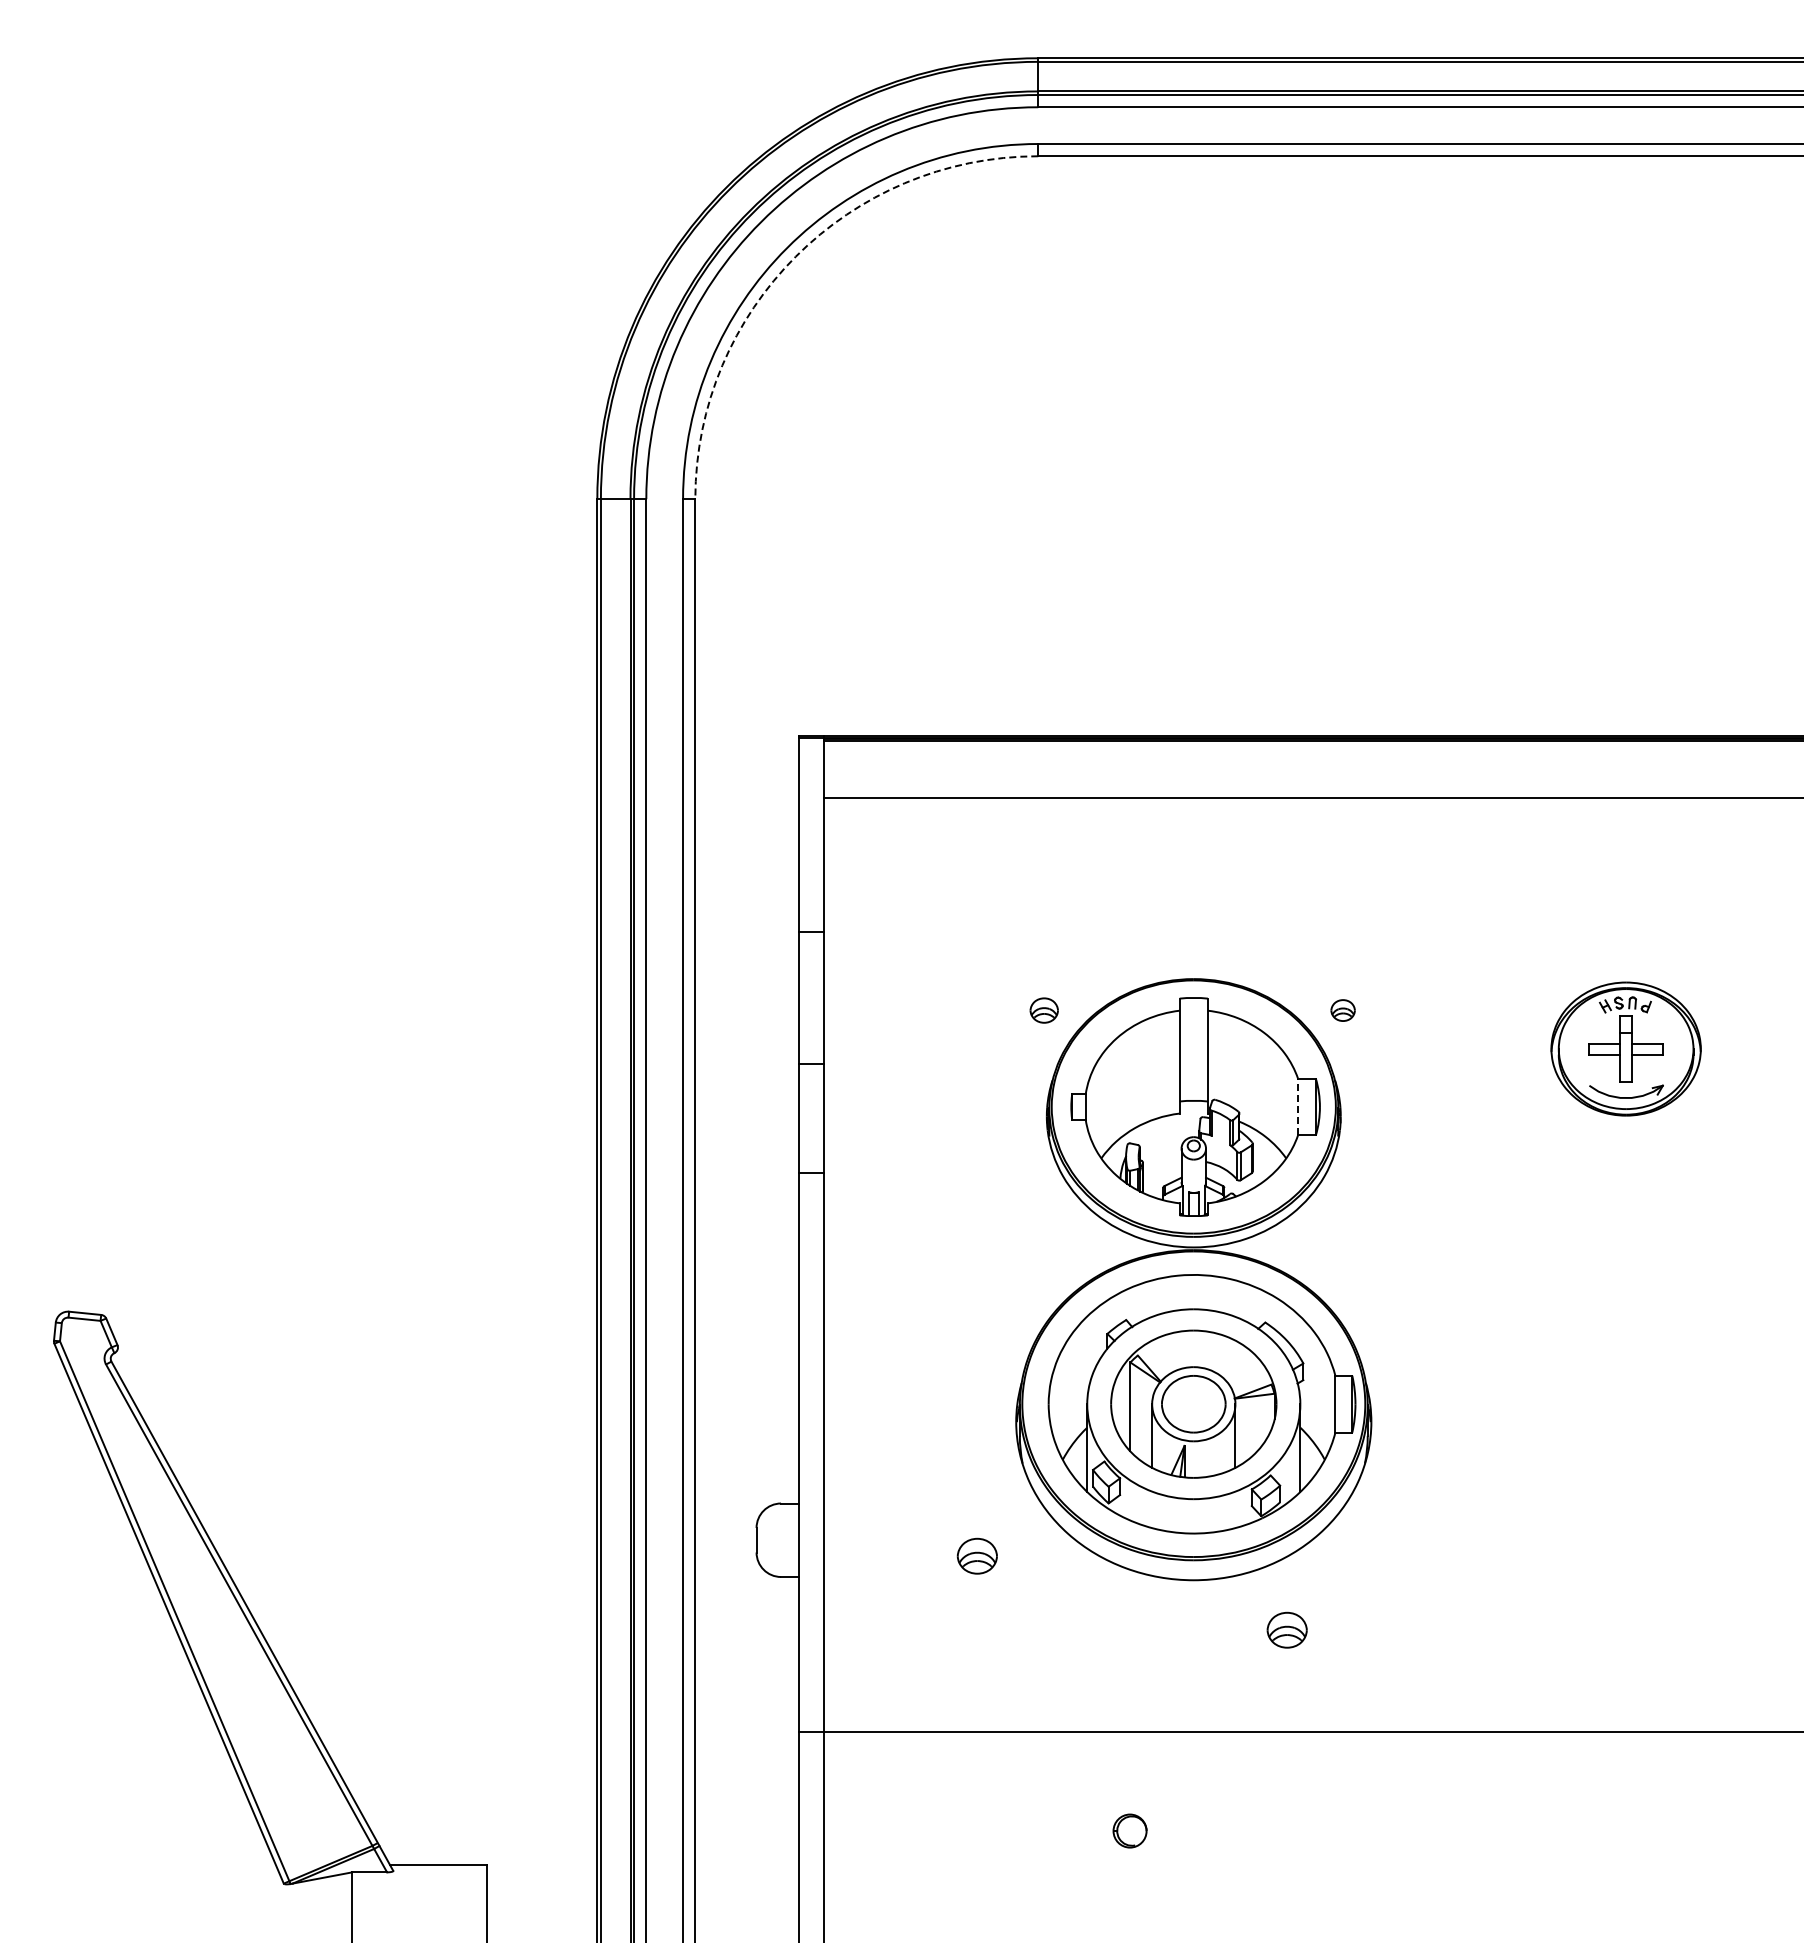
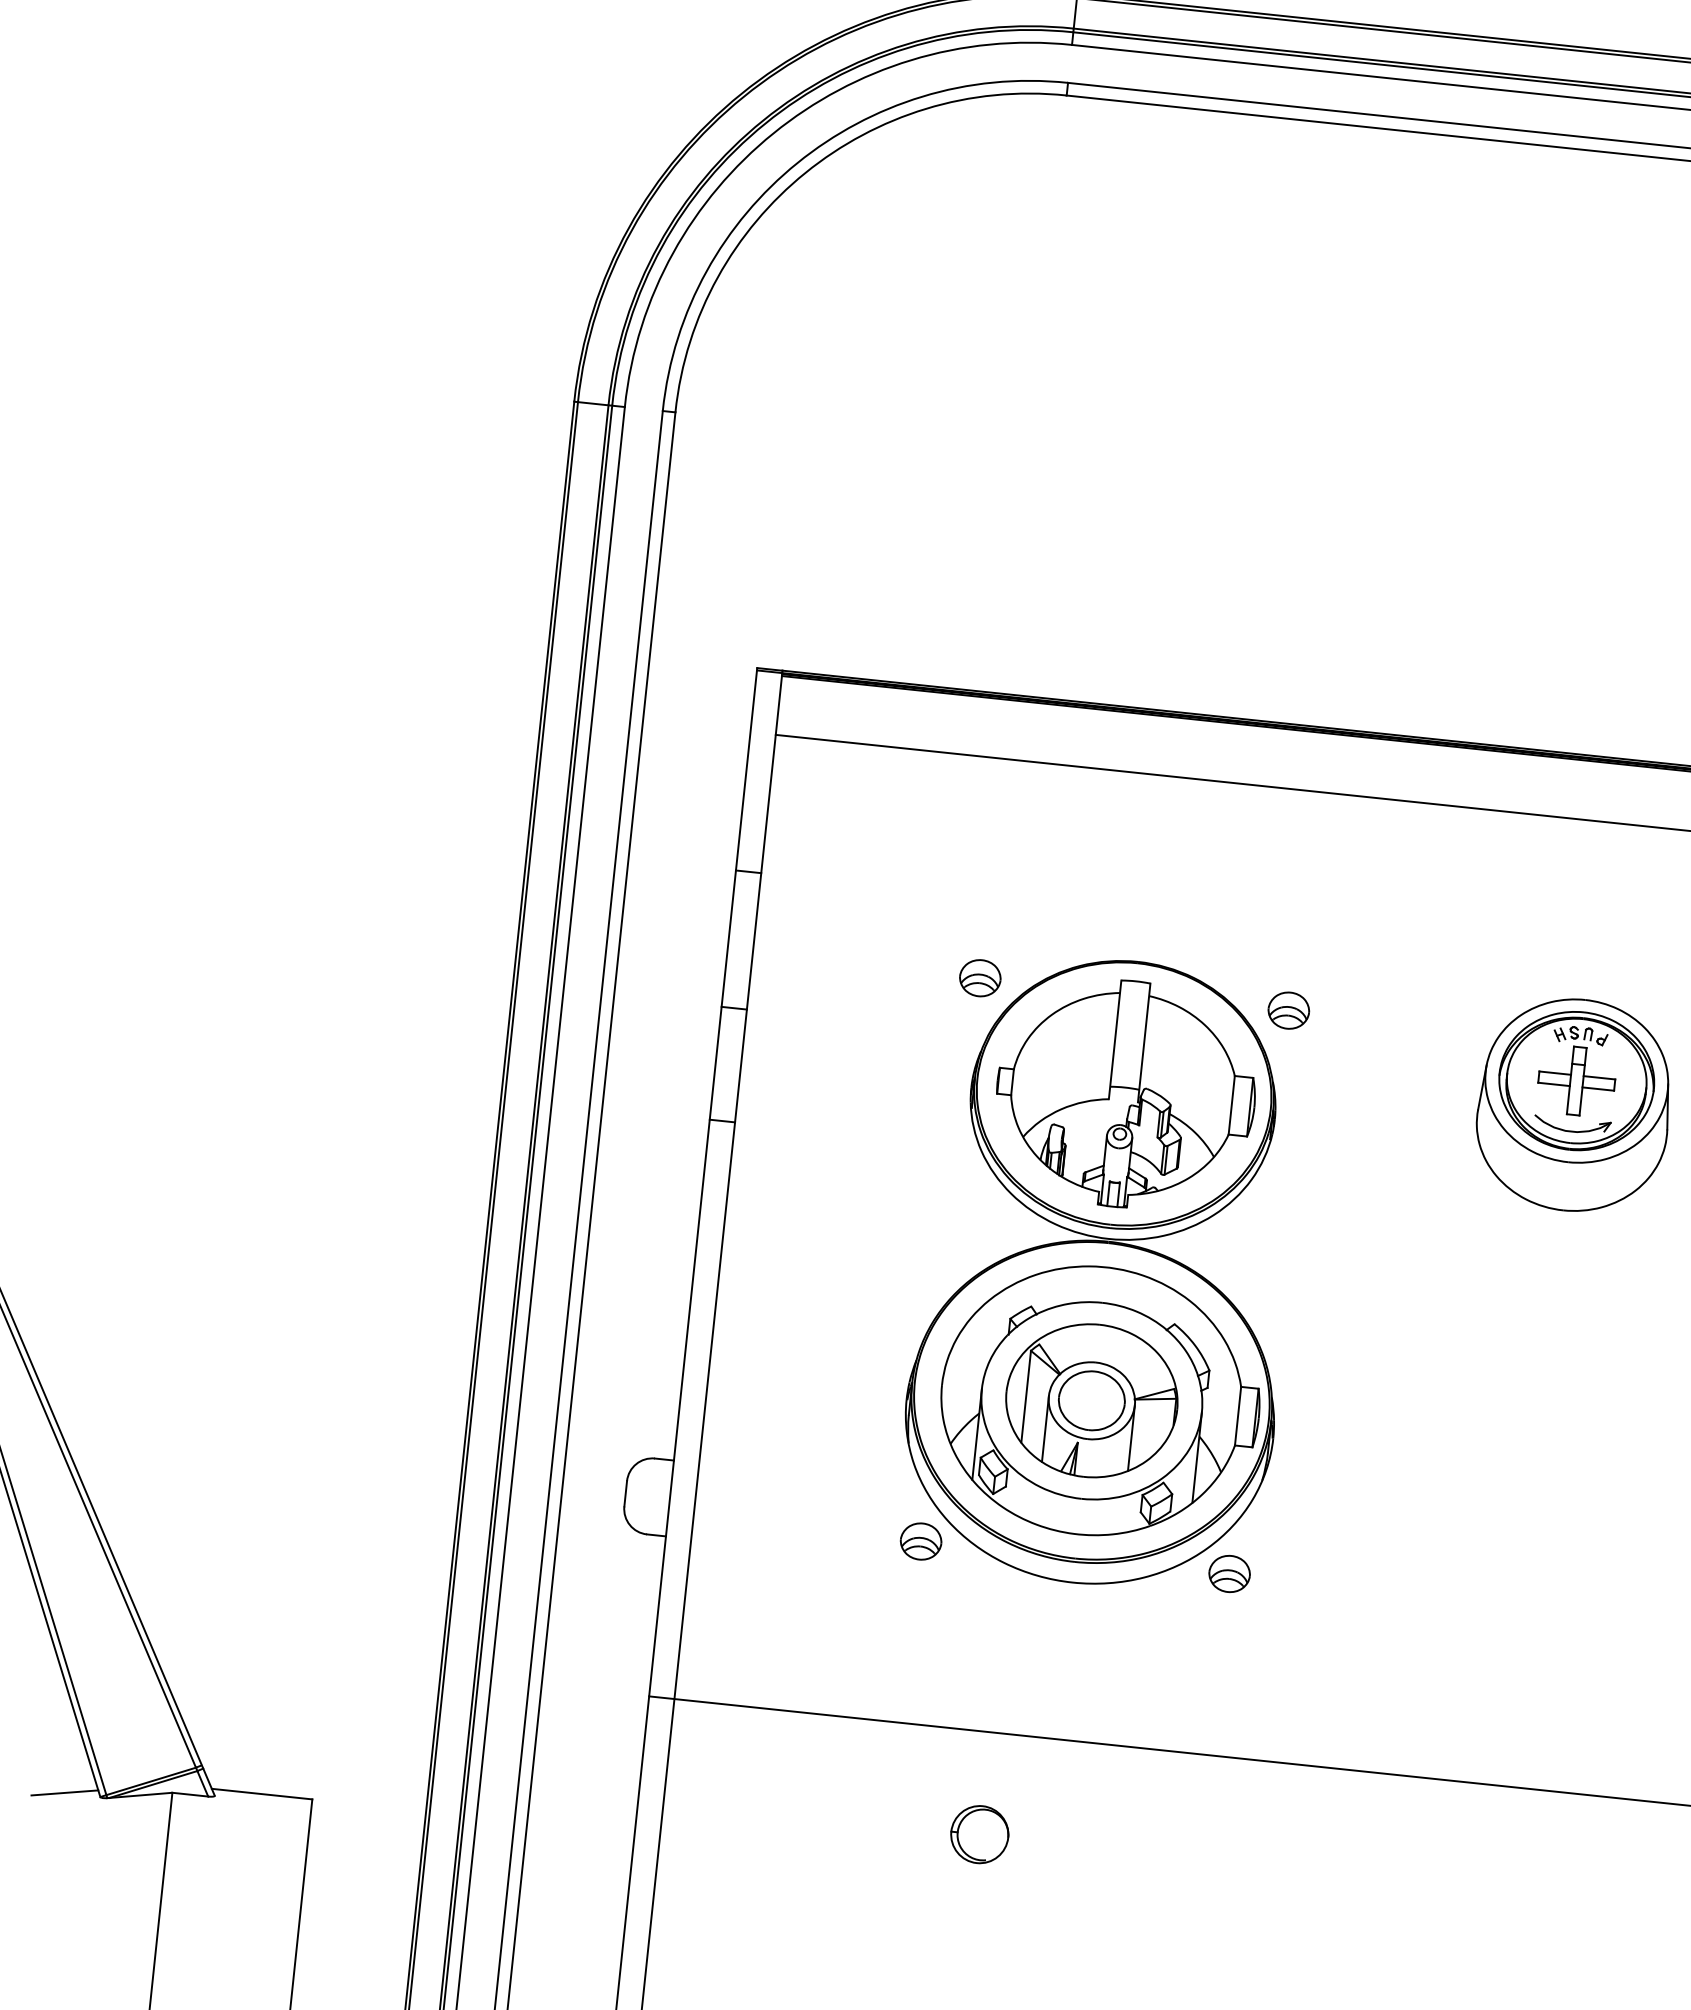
arc: (795, 256) -> (805, 172), dashed -> solid
part: (1043, 1010) -> (979, 978), size x1.43
part: (1342, 1010) -> (1288, 1010), size x1.67
part: (1625, 1072) -> (1573, 1105), added
line: (1298, 1106) -> (1232, 1104), dashed -> solid
part: (976, 1555) -> (920, 1540), moved
part: (1286, 1629) -> (1228, 1573), moved
part: (1129, 1830) -> (979, 1833), size x1.67
line: (249, 1883) -> (64, 1793), added

